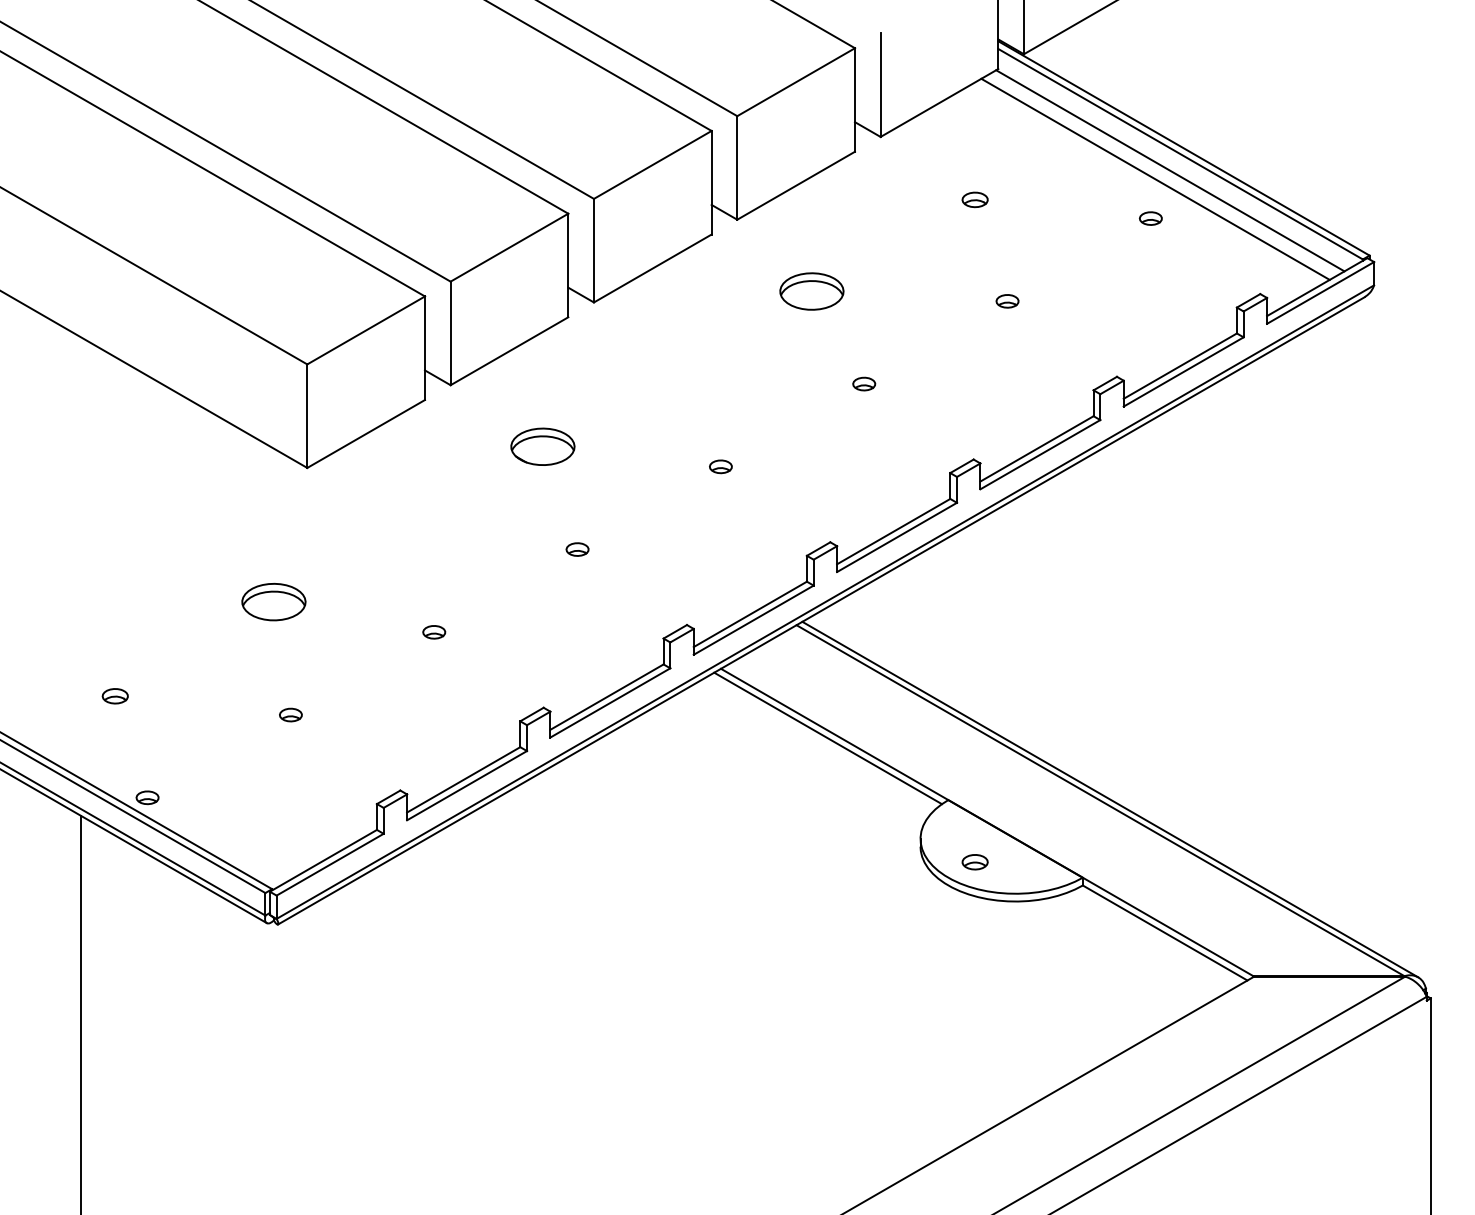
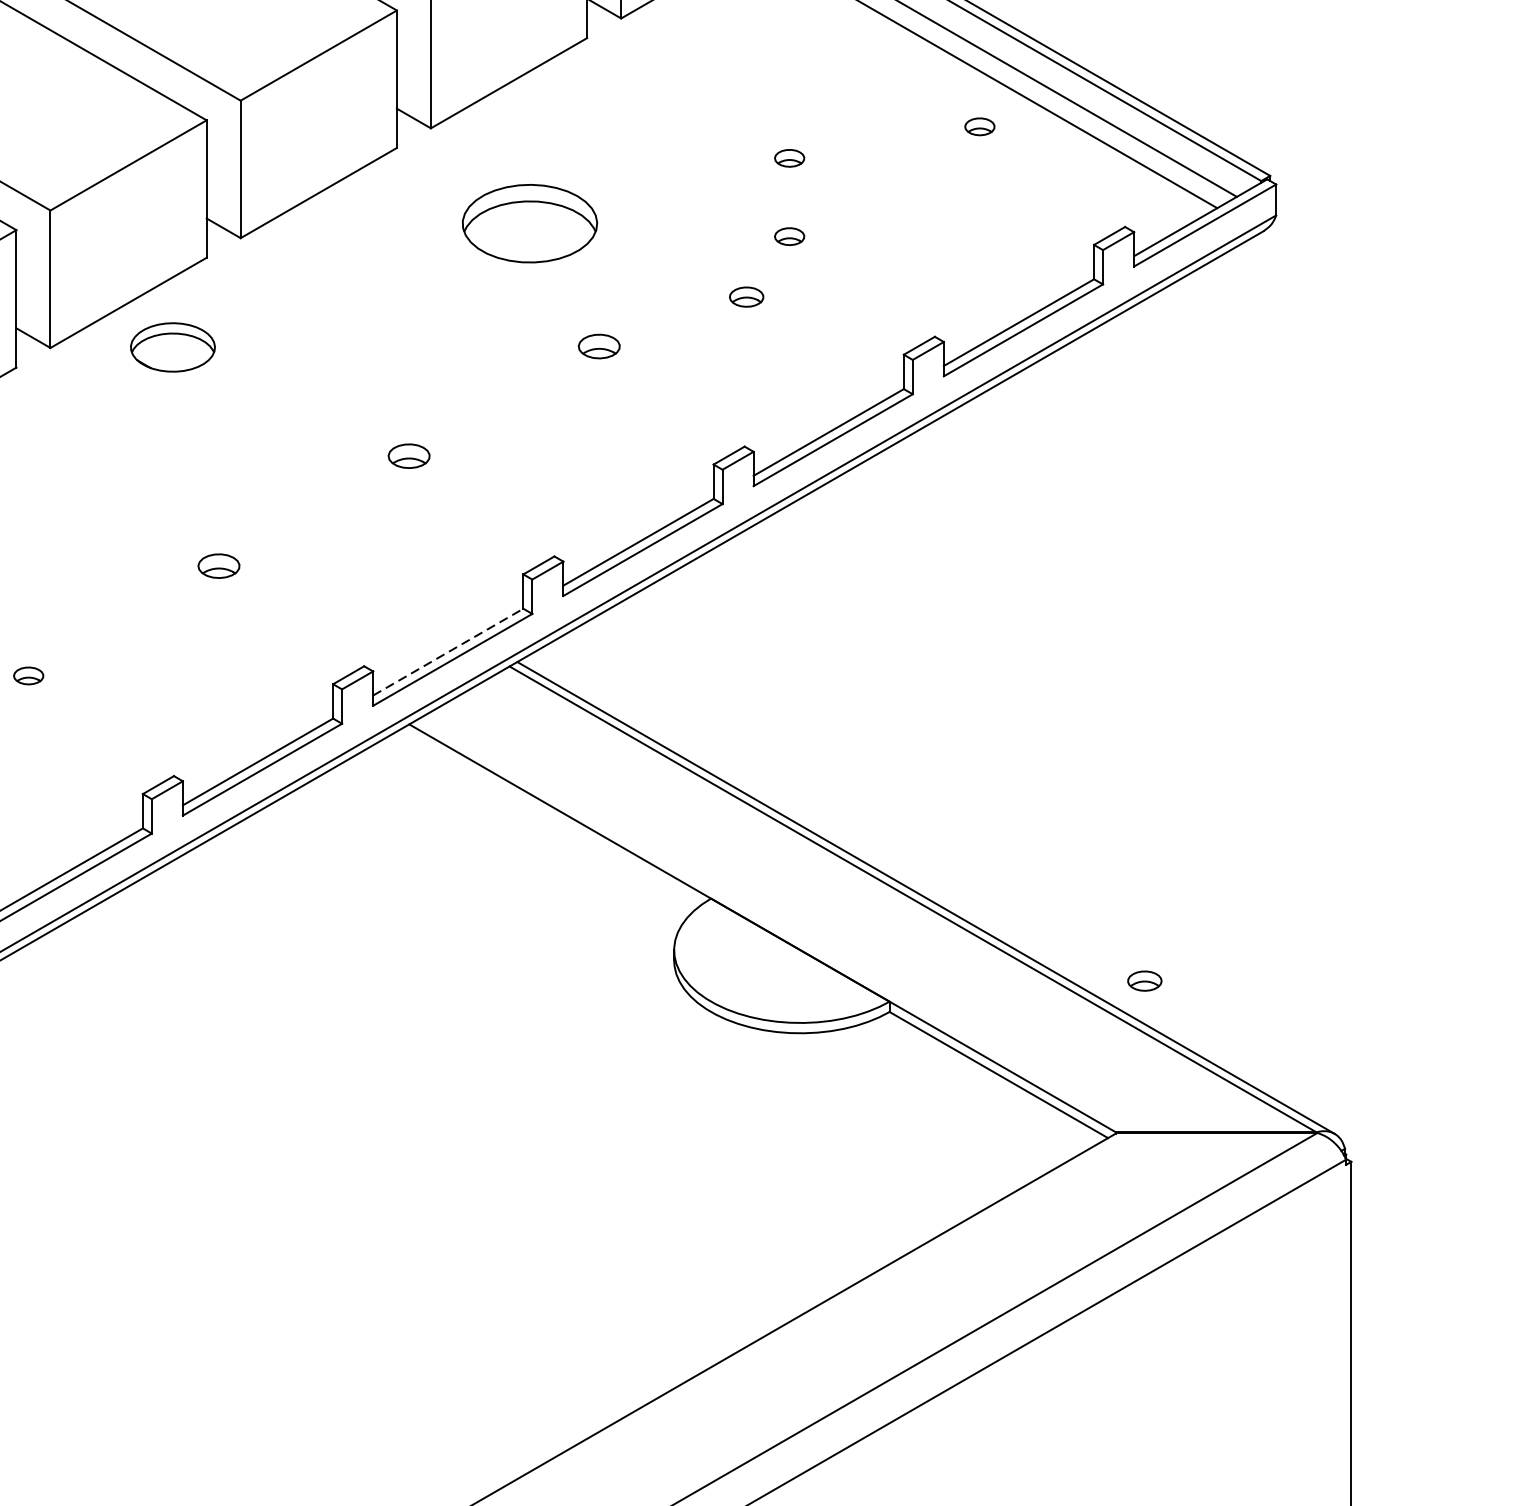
part: (974, 199) -> (745, 296), moved
part: (1007, 242) -> (789, 158), added
part: (811, 291) -> (529, 223), size x1.6
part: (864, 383) -> (599, 345), size x1.4
part: (542, 446) -> (172, 347), moved
part: (720, 466) -> (408, 455), size x1.4
part: (577, 549) -> (218, 566), size x1.4
line: (750, 614) -> (448, 652), solid -> dashed
line: (827, 738) -> (550, 816), removed
part: (974, 862) -> (1143, 981), moved

